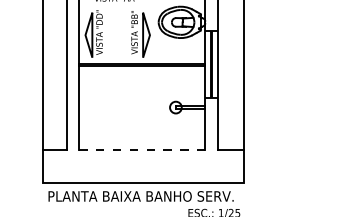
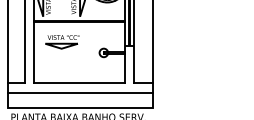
part: (118, 92) -> (62, 41), added
line: (142, 149) -> (79, 83), dashed -> solid
line: (143, 162) -> (80, 92), added

